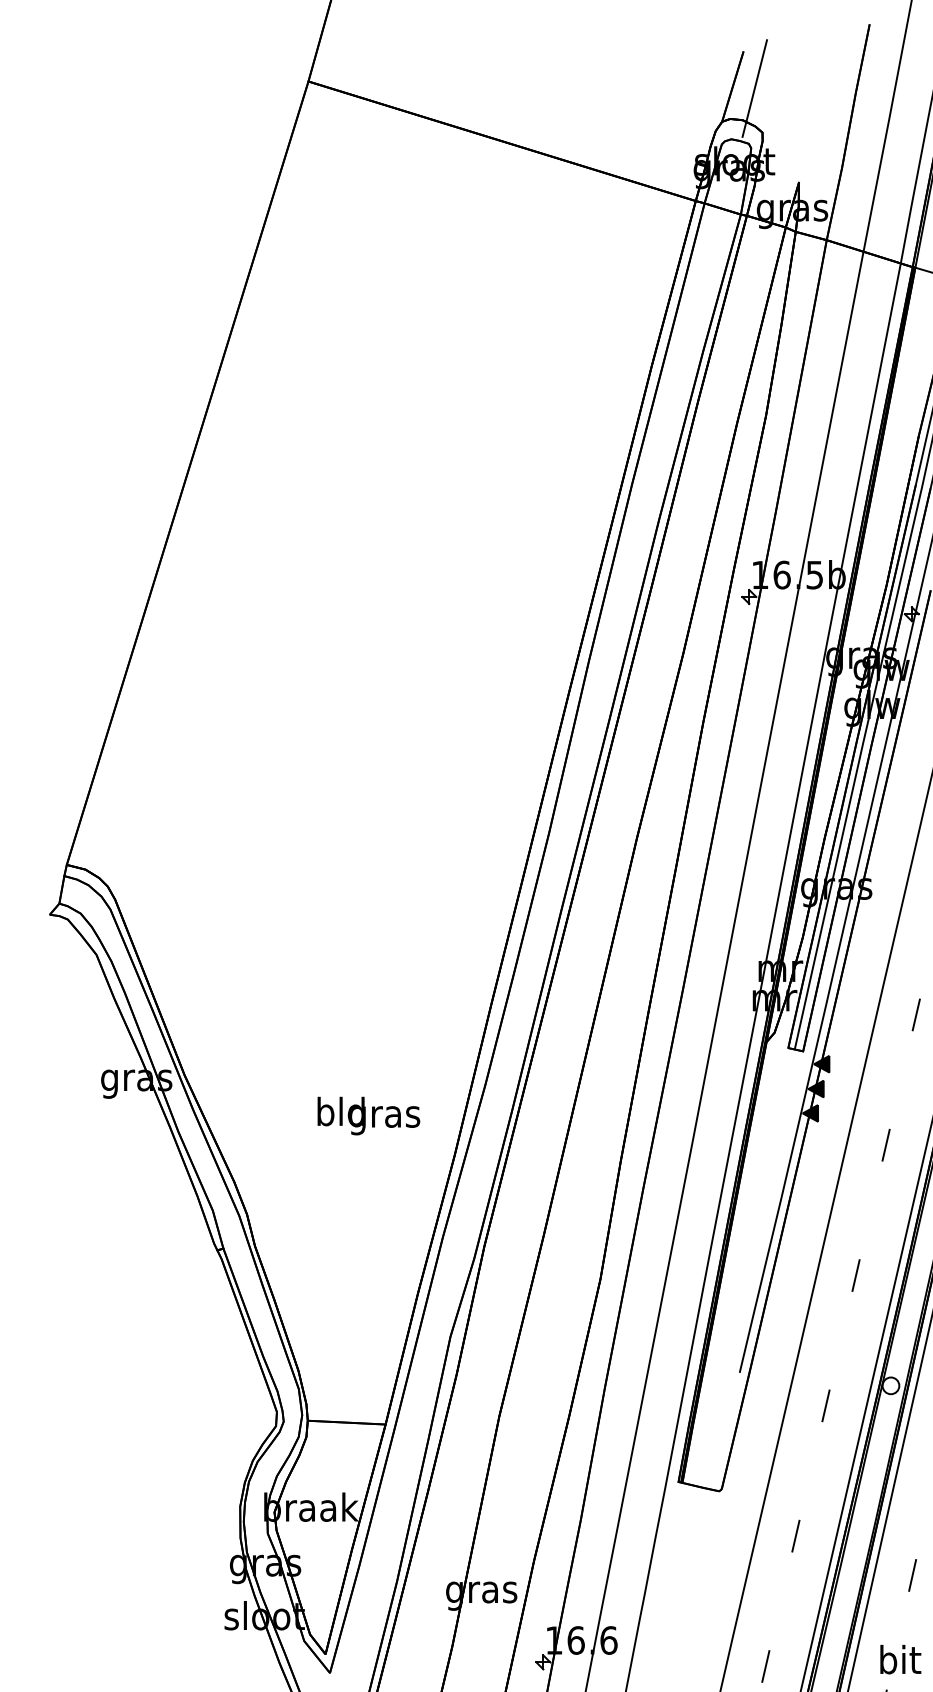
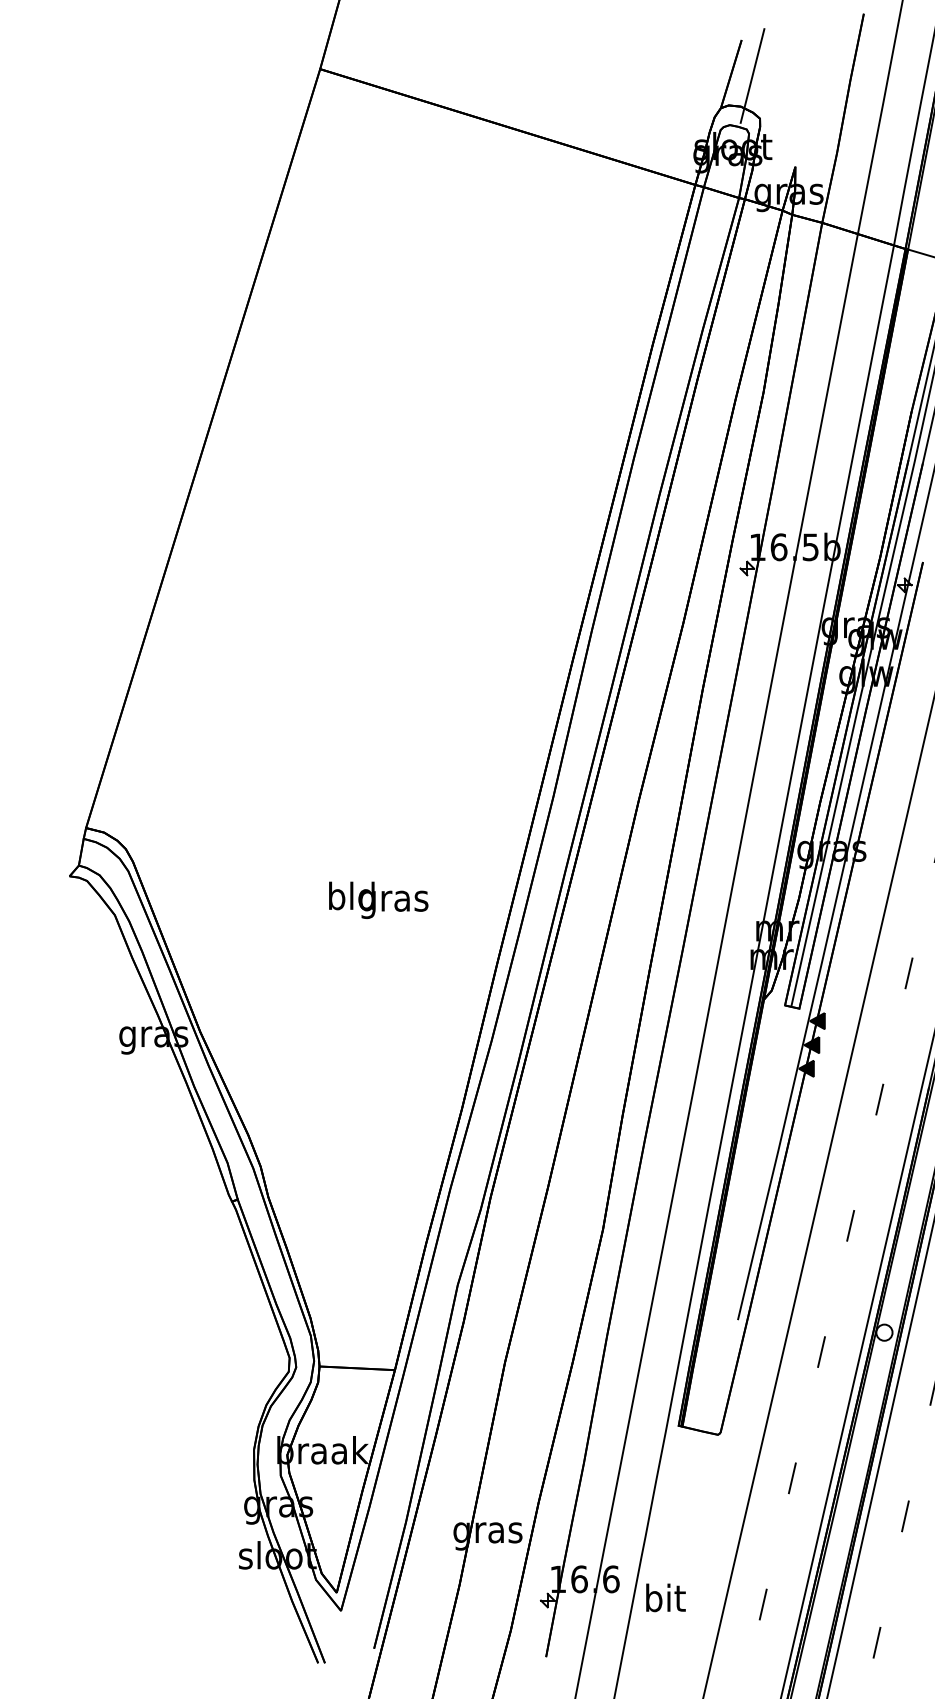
text: (368, 1115) -> (378, 899), moved
text: (900, 1659) -> (665, 1597), moved

